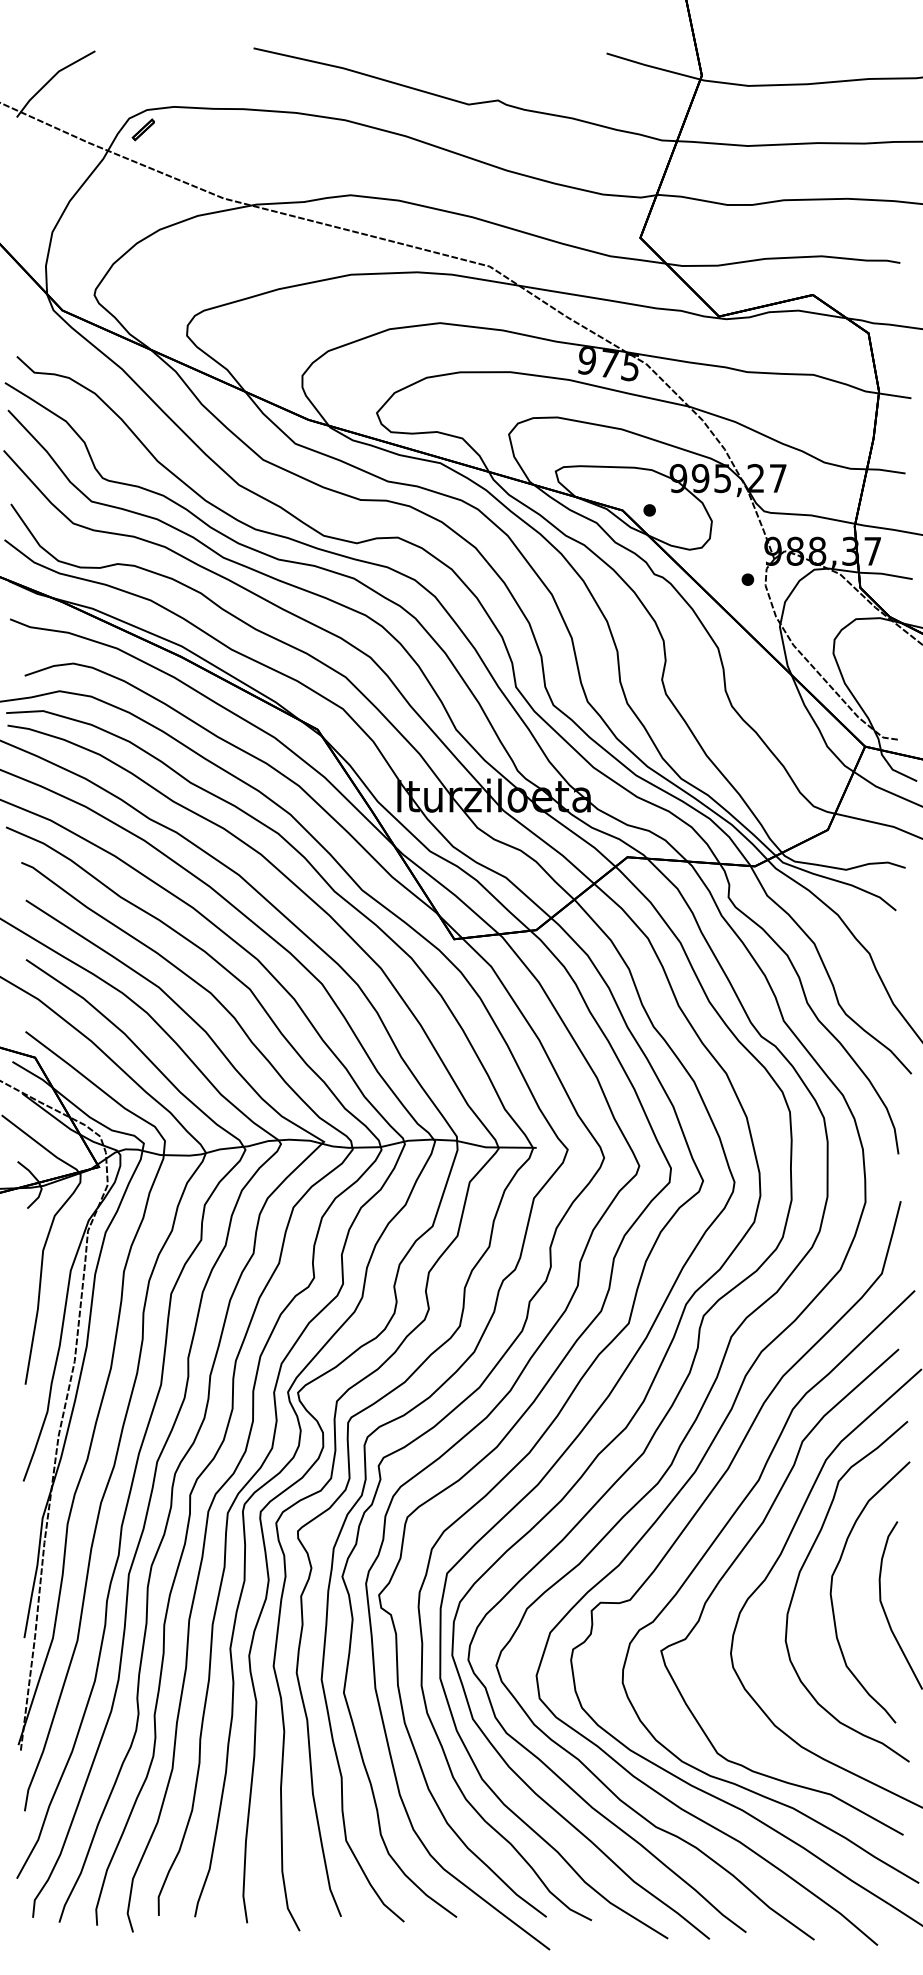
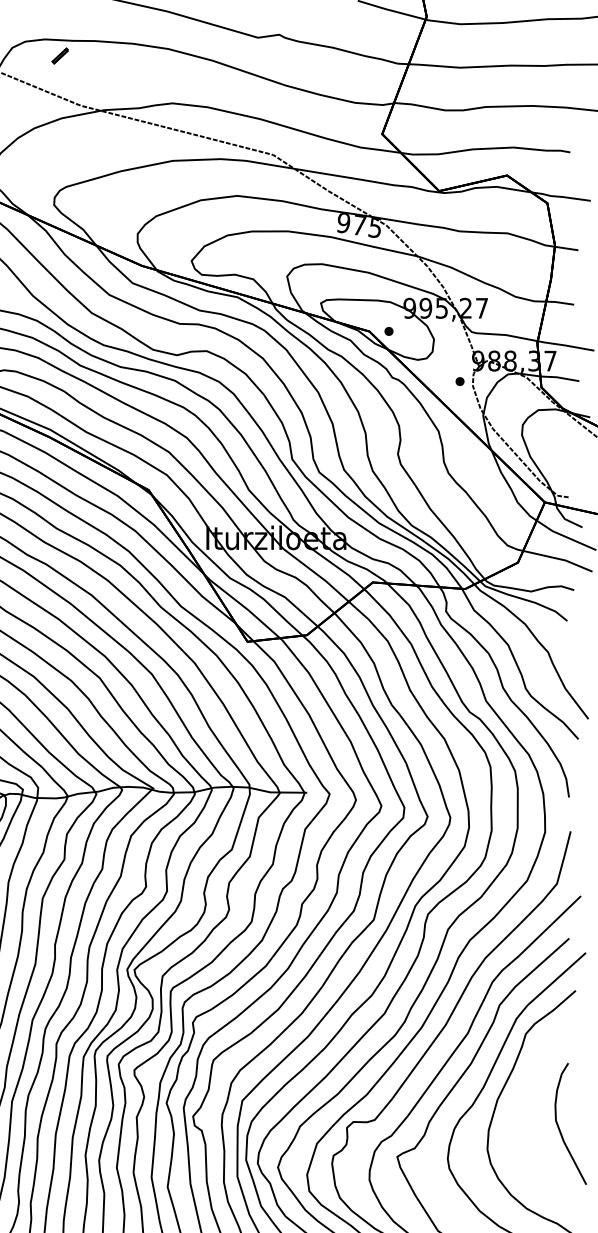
part: (142, 129) -> (59, 55), moved
curve: (832, 1588) -> (521, 1111), removed

